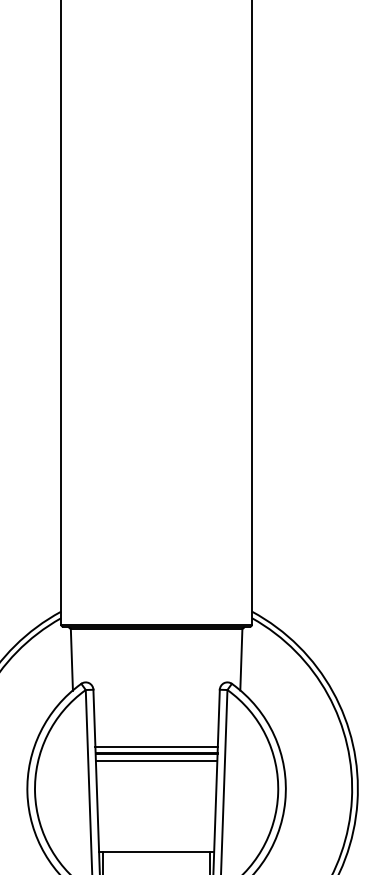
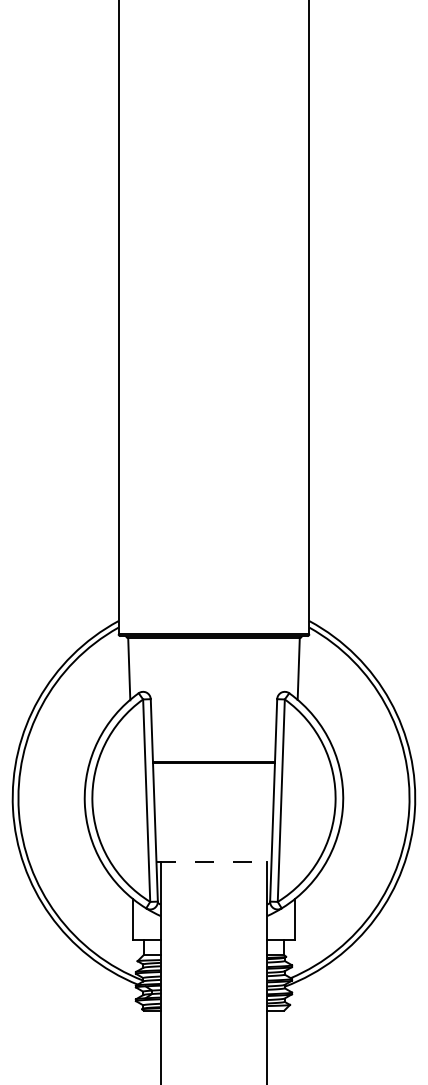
line: (156, 747) -> (213, 756), removed
line: (156, 761) -> (213, 770), removed
line: (156, 852) -> (213, 861), solid -> dashed

